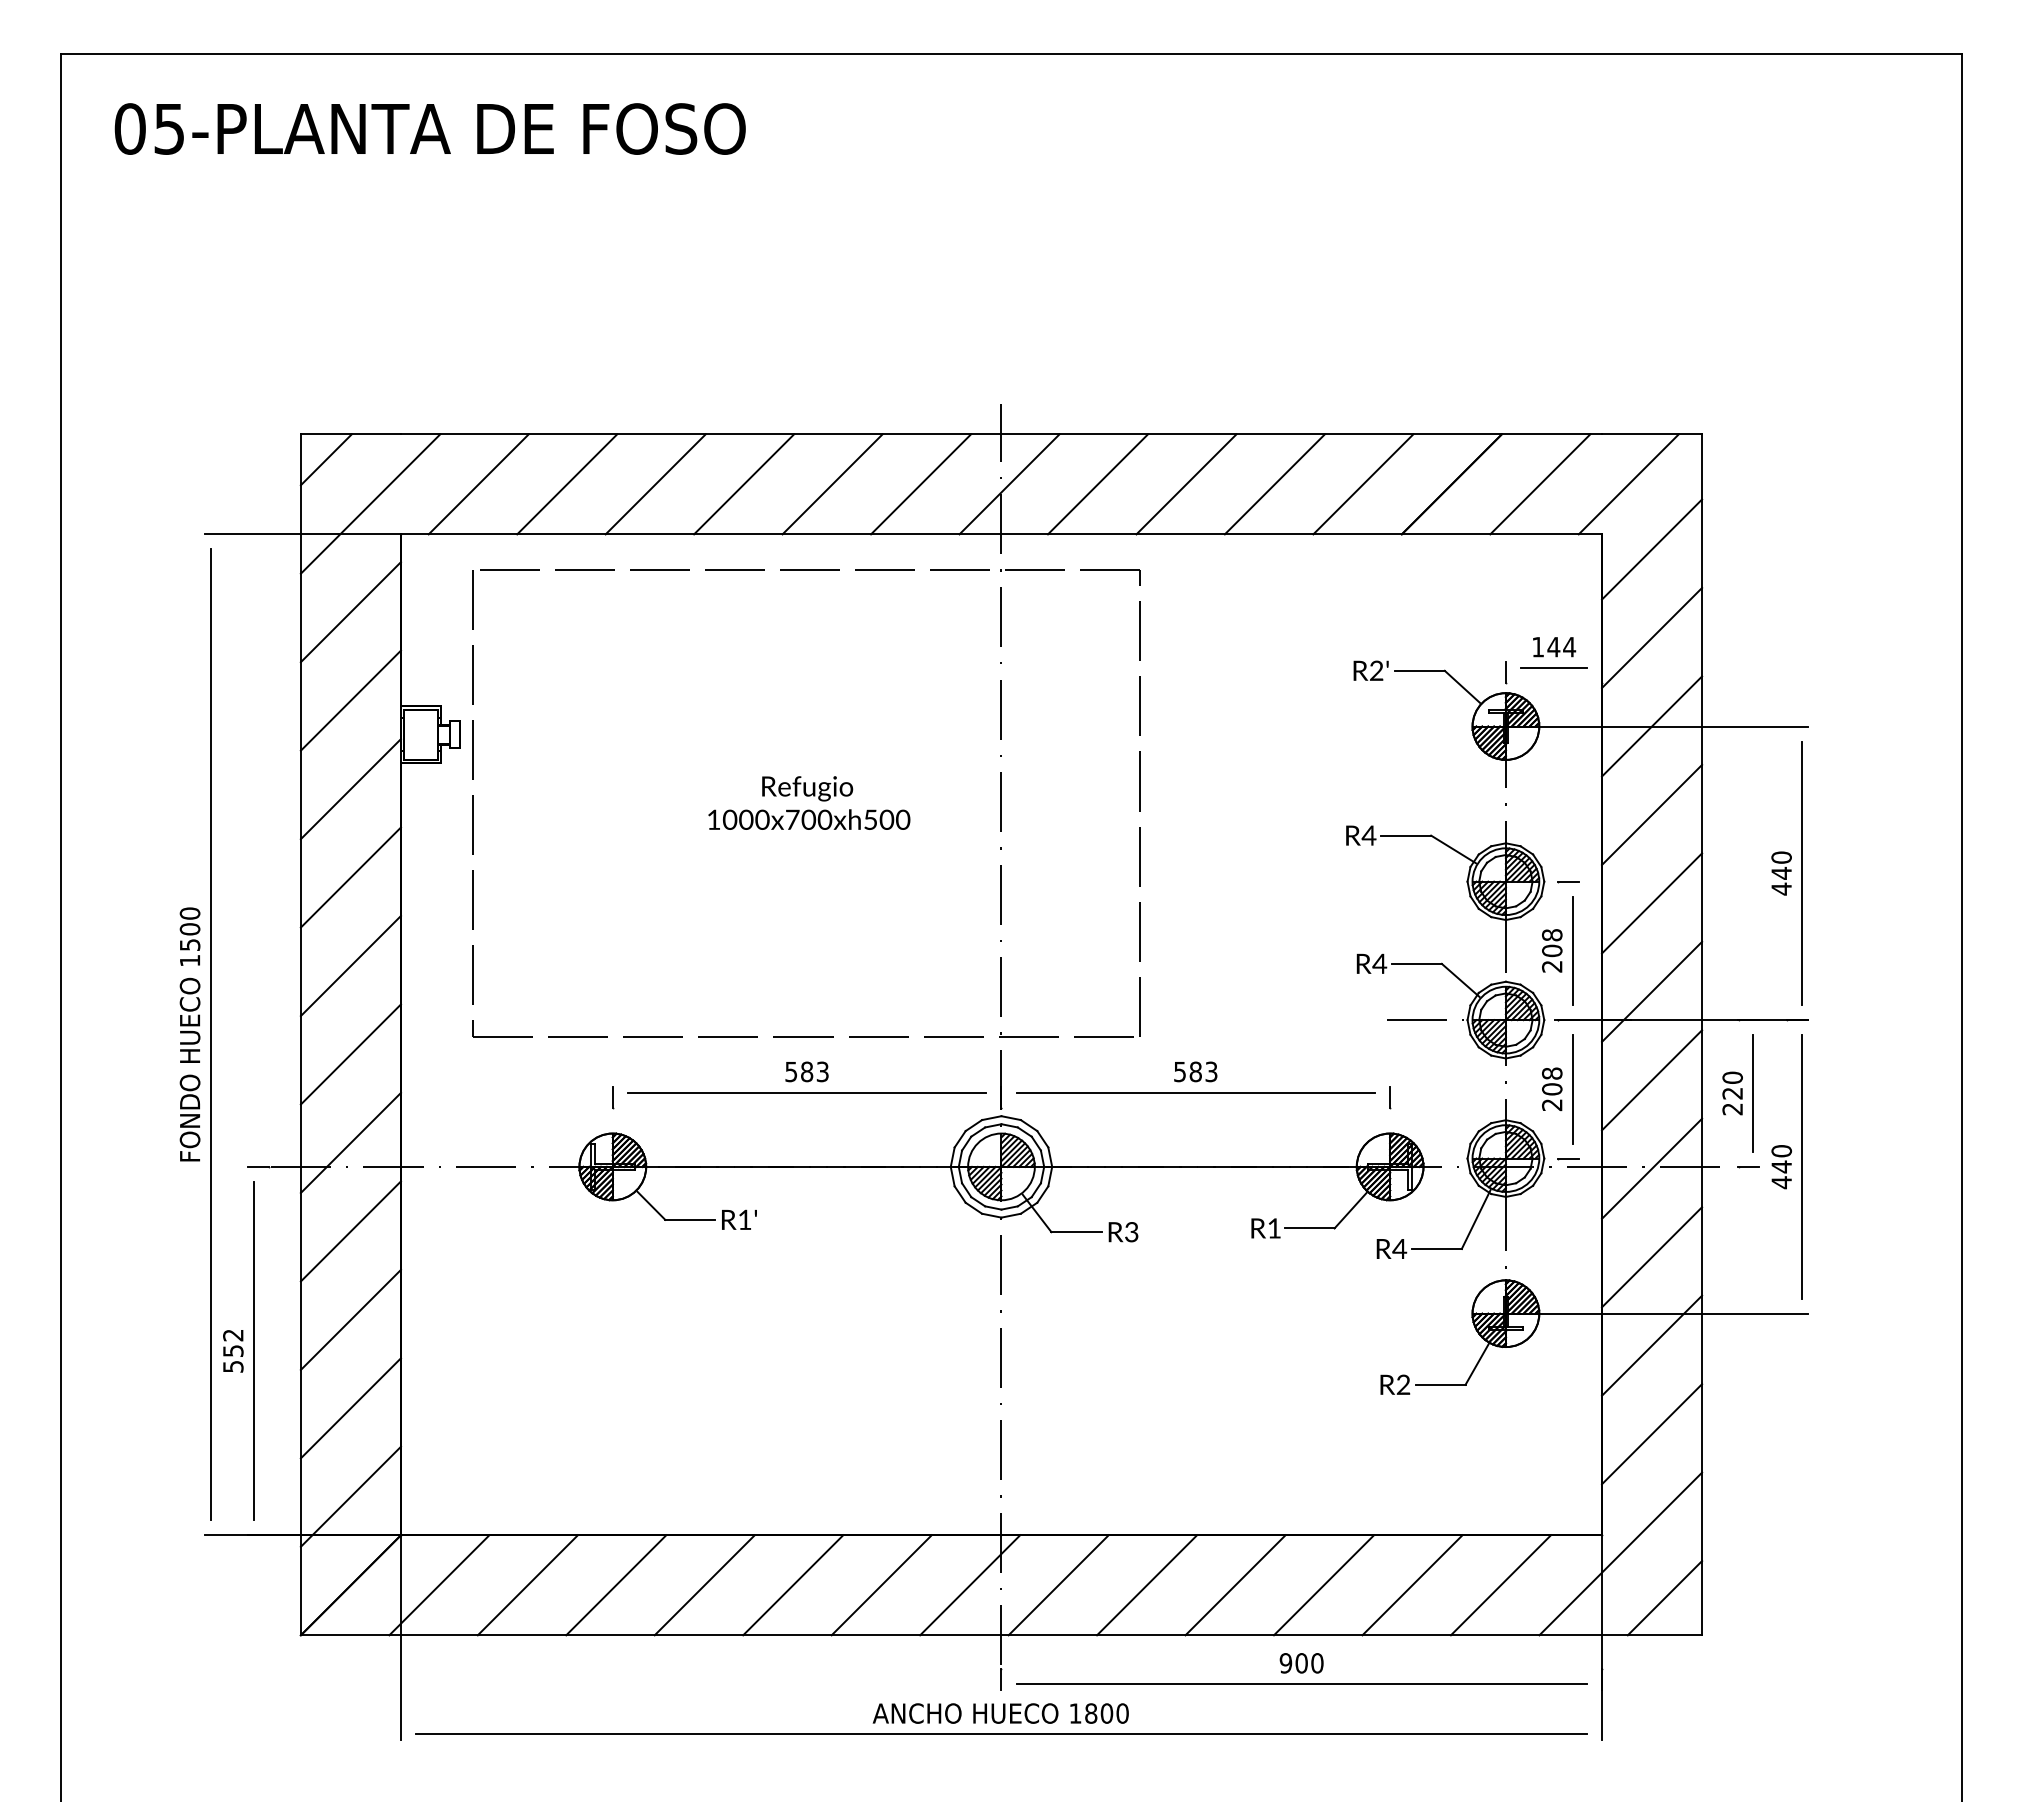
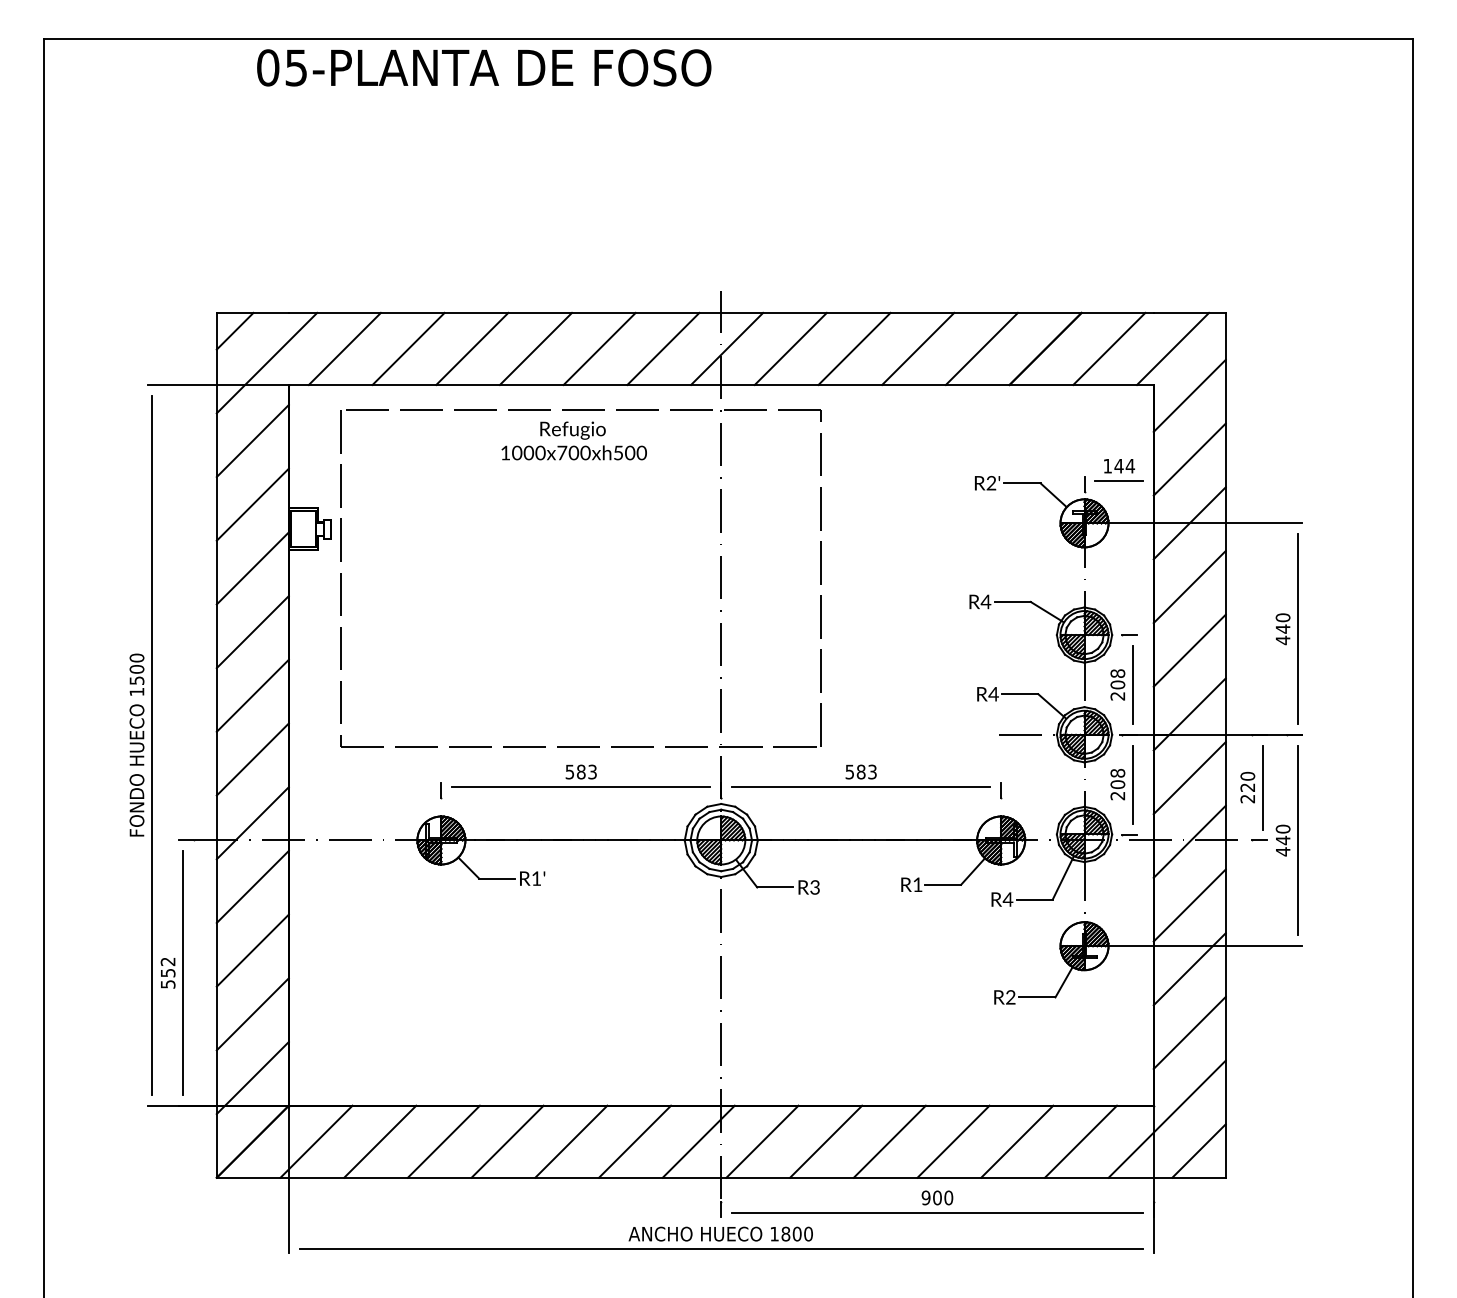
text: (429, 128) -> (483, 67), moved
text: (809, 802) -> (574, 440), moved

